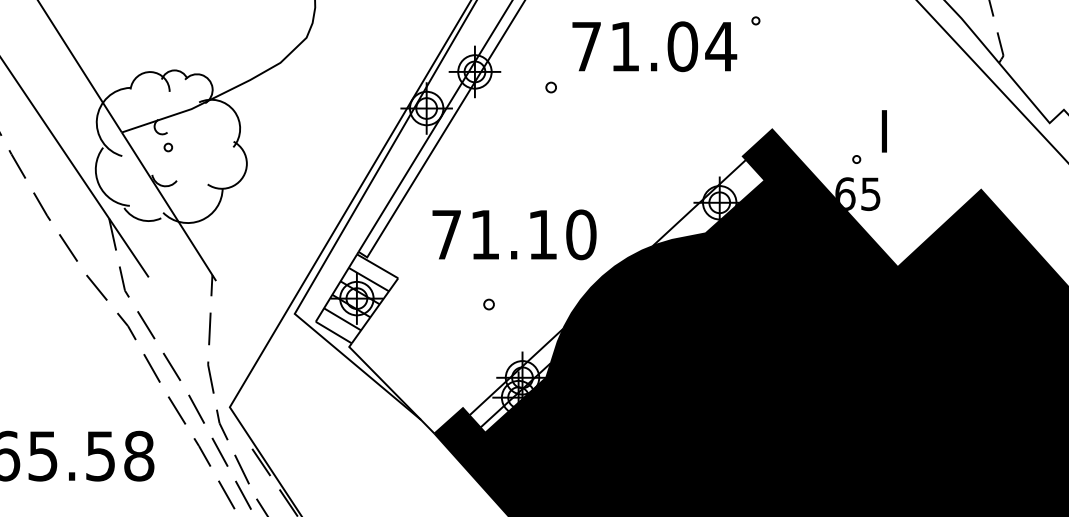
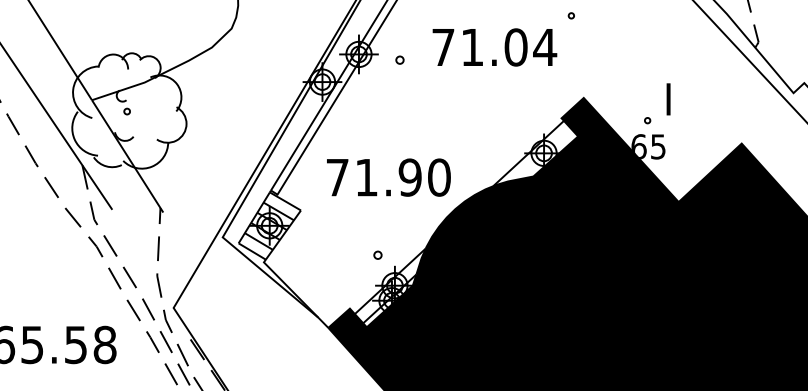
text: (654, 46) -> (494, 47), moved
part: (550, 87) -> (399, 60), moved
text: (542, 234) -> (410, 177), 71.10 -> 71.90
part: (488, 304) -> (377, 255), moved

